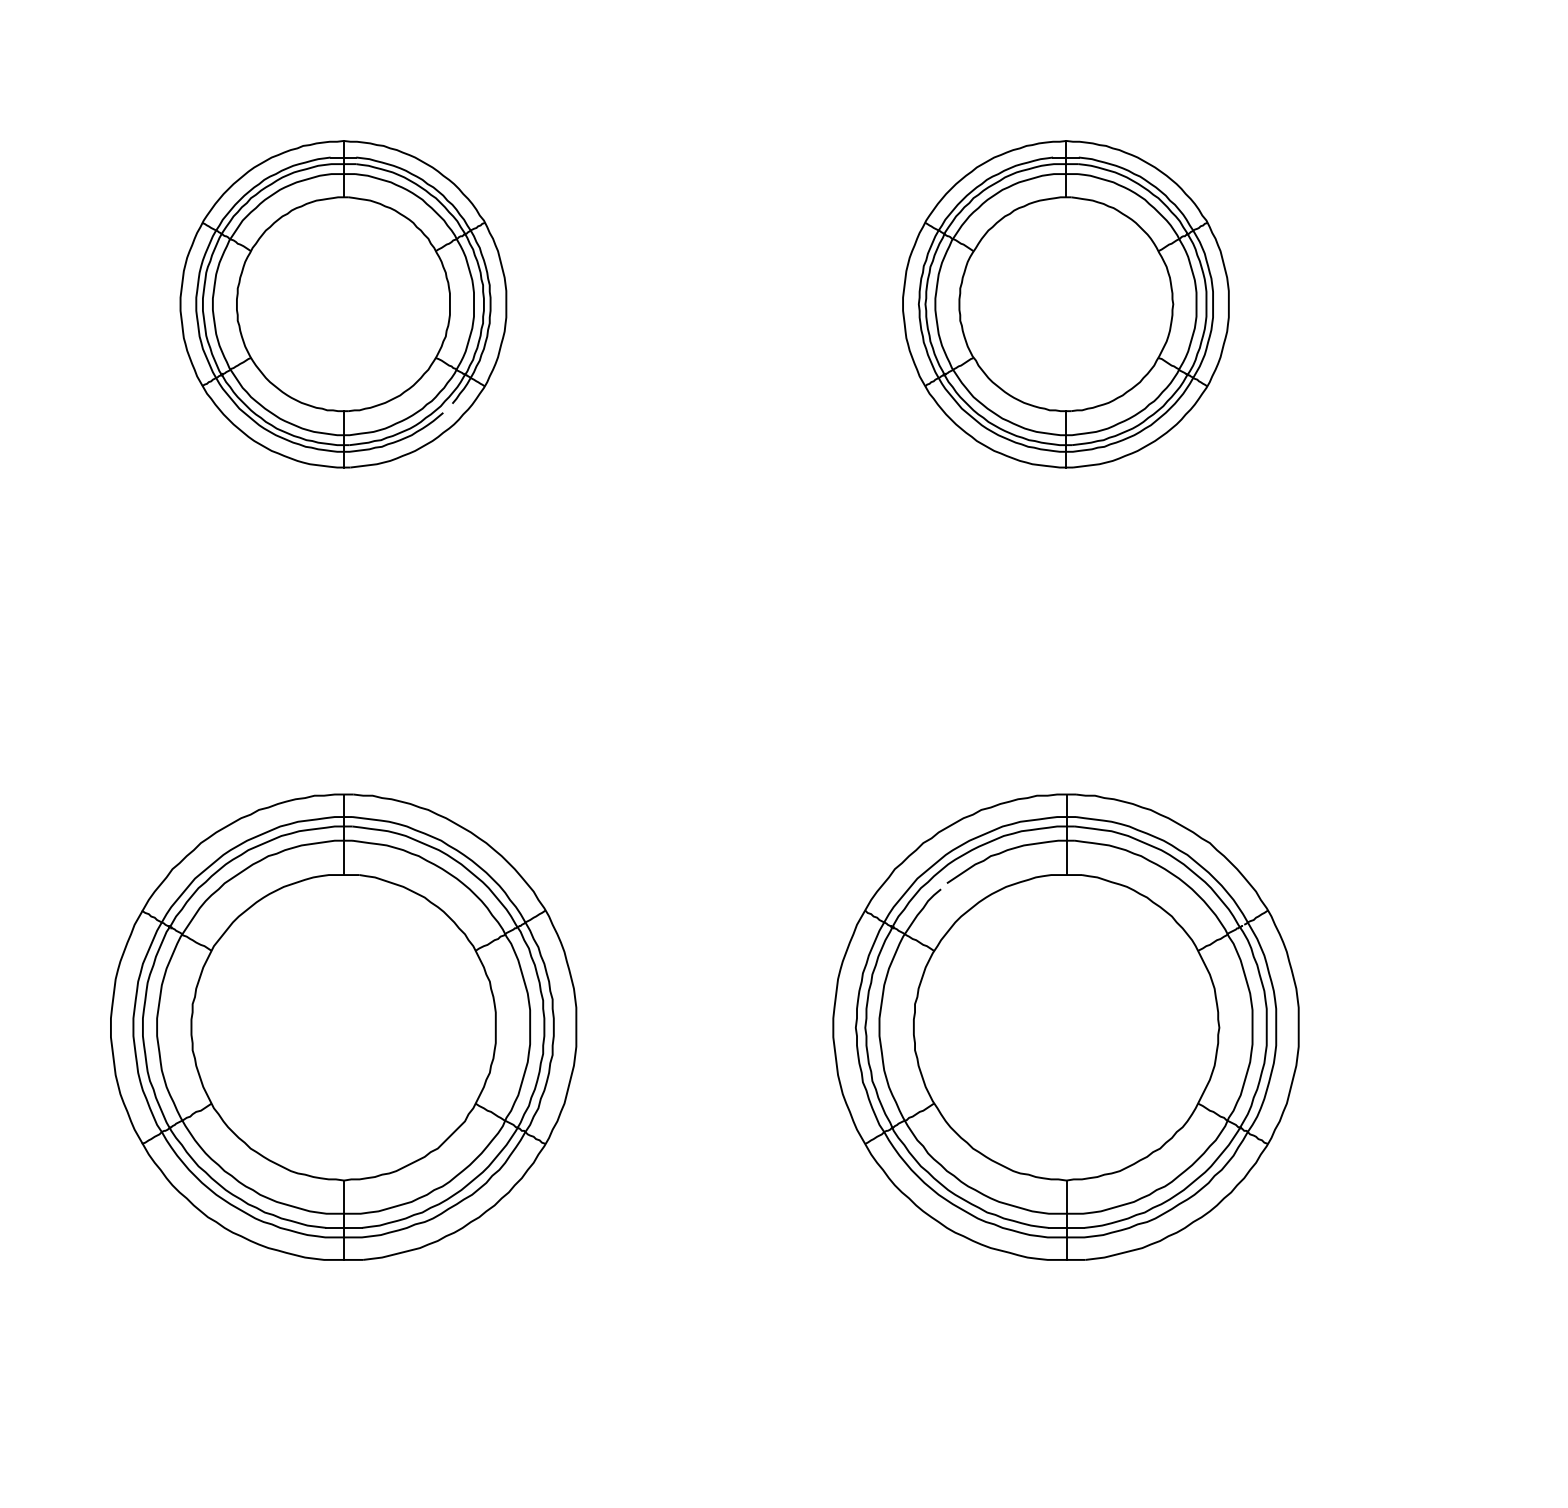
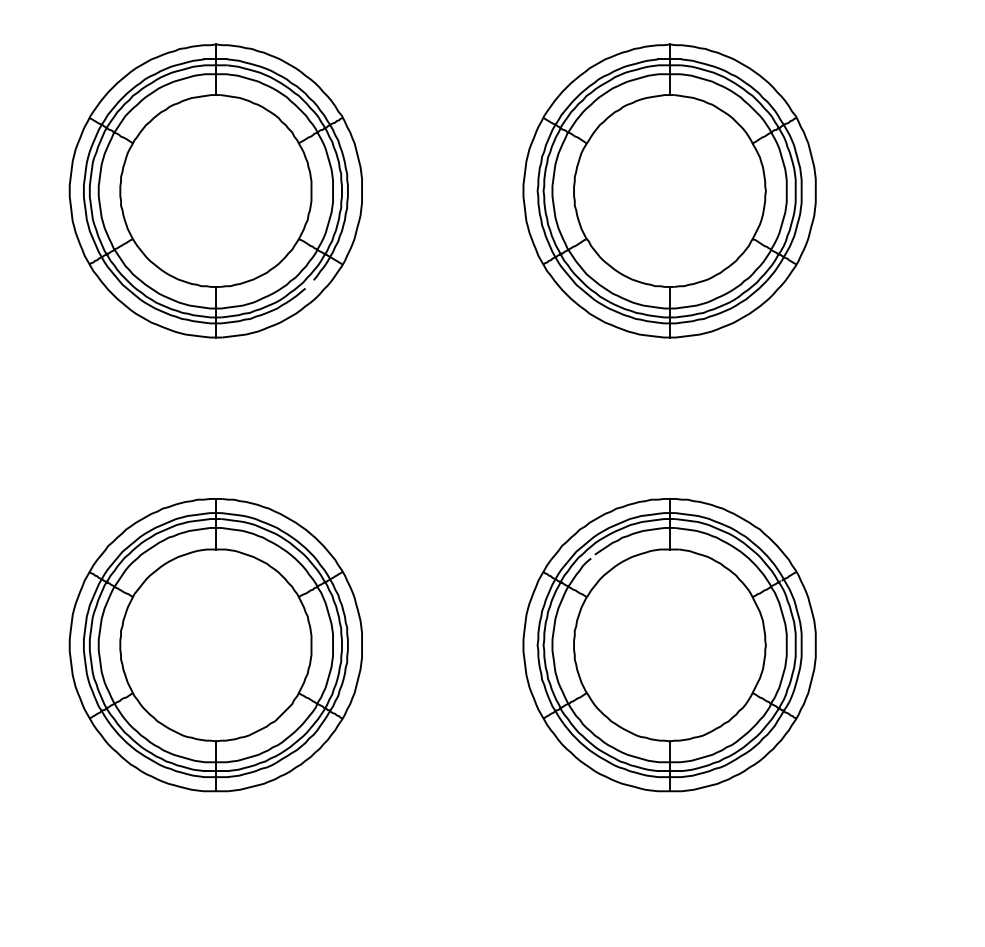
part: (342, 303) -> (215, 190), size x1.43
part: (1065, 303) -> (669, 190), size x1.43

